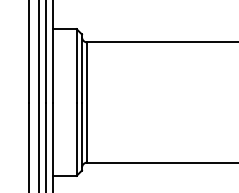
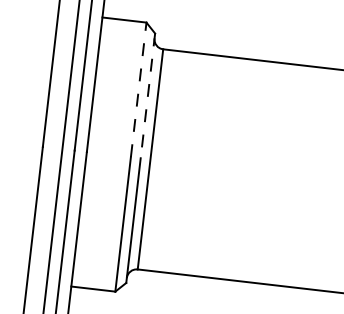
line: (76, 65) -> (138, 89), solid -> dashed
line: (82, 68) -> (148, 95), solid -> dashed

